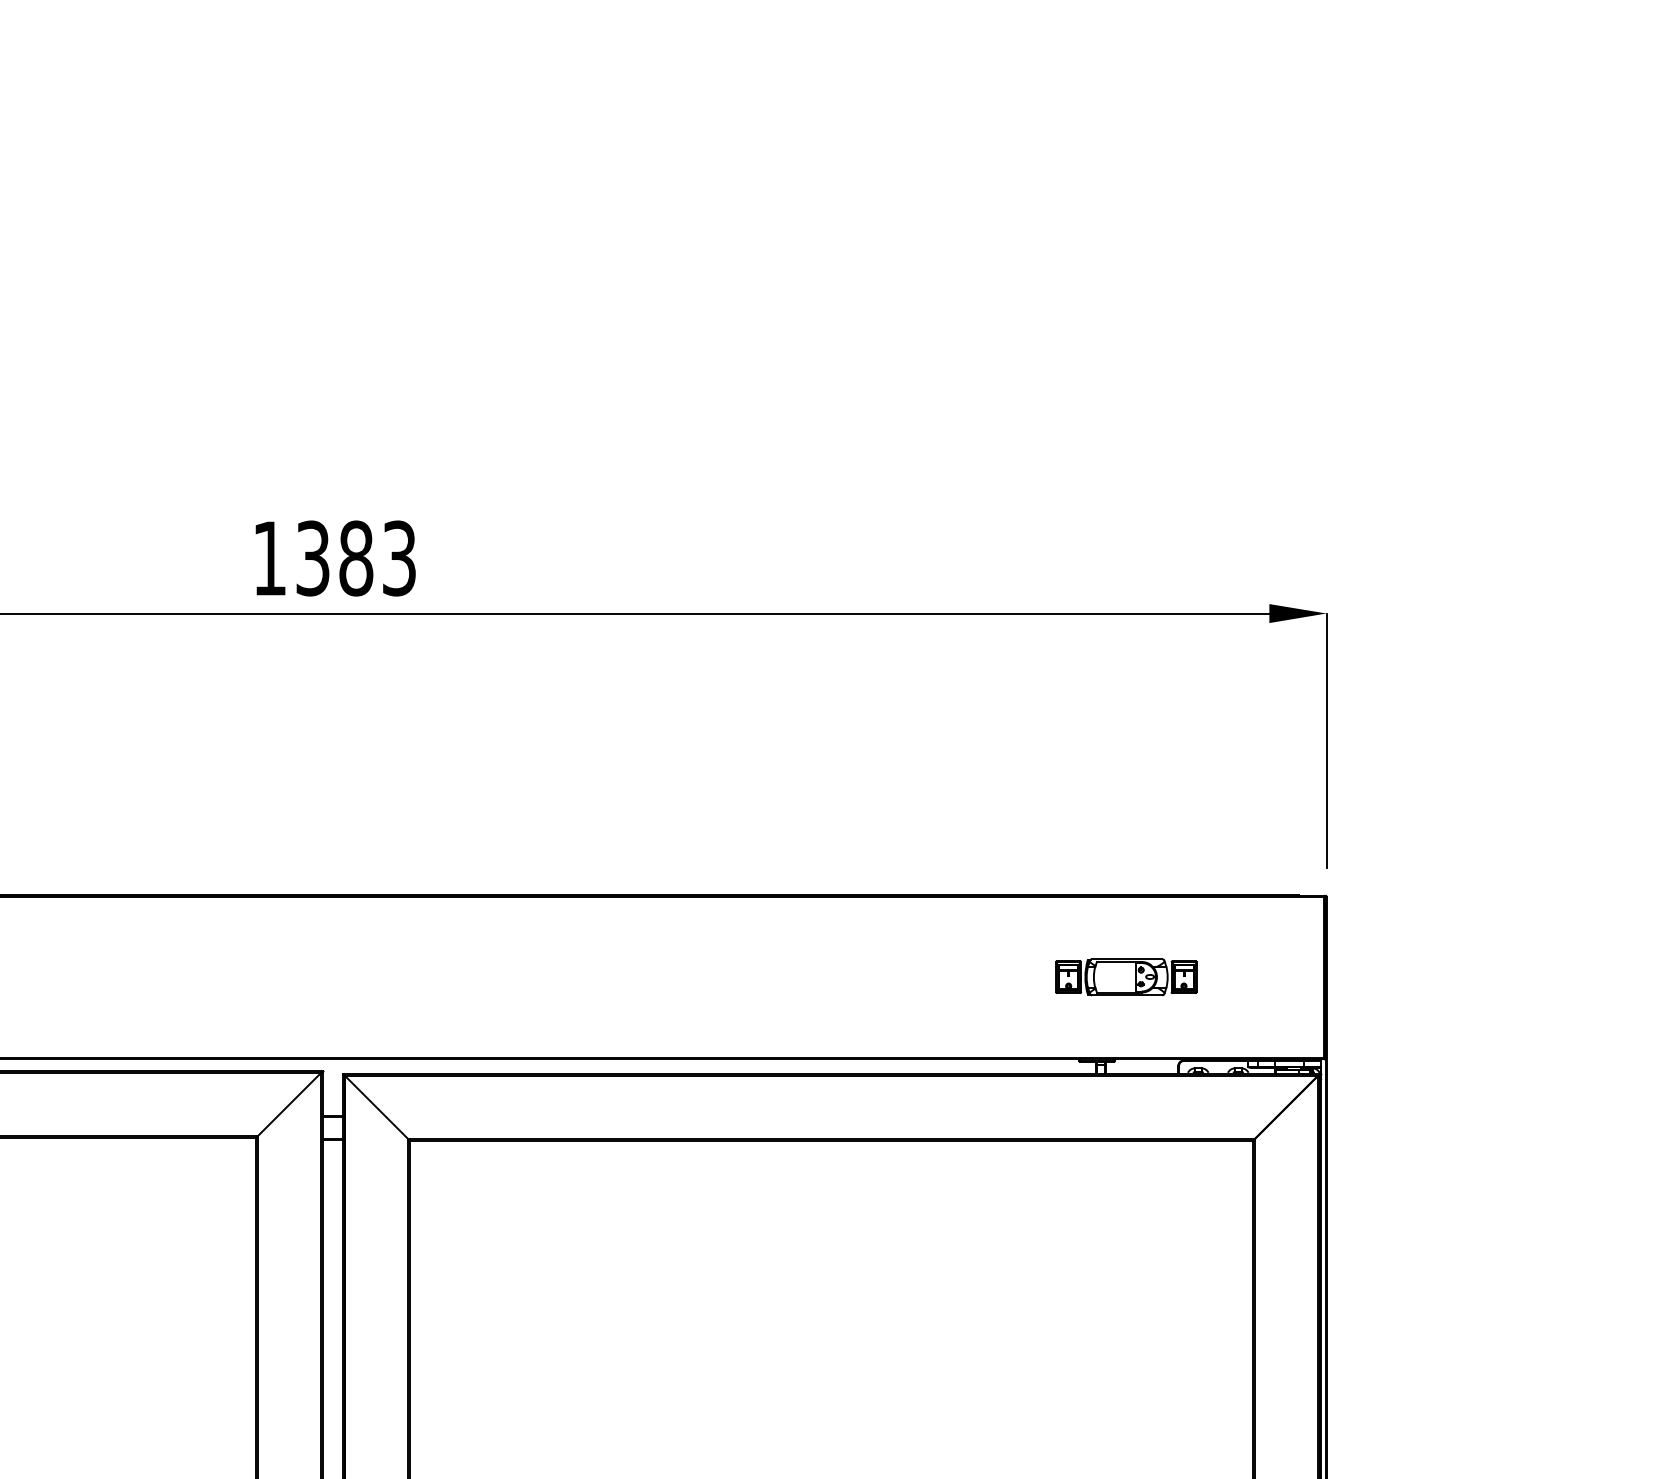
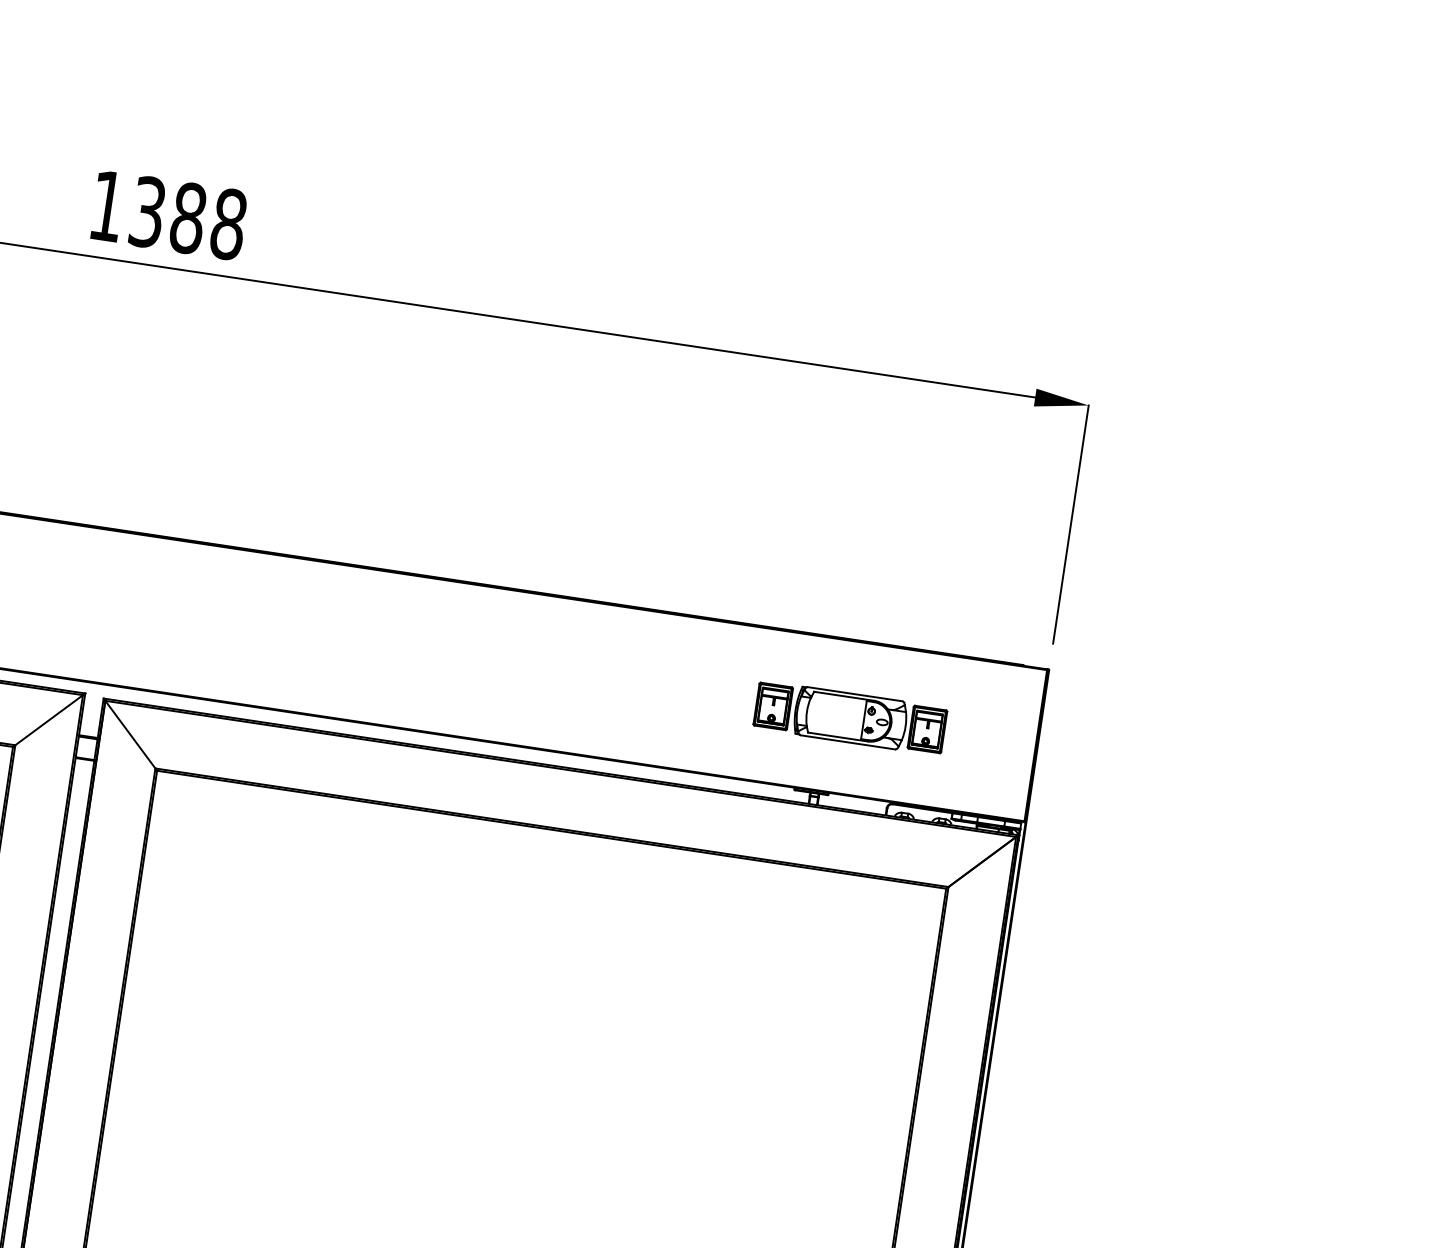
text: (399, 558) -> (228, 224), 1383 -> 1388
part: (1126, 976) -> (850, 717), size x1.43

